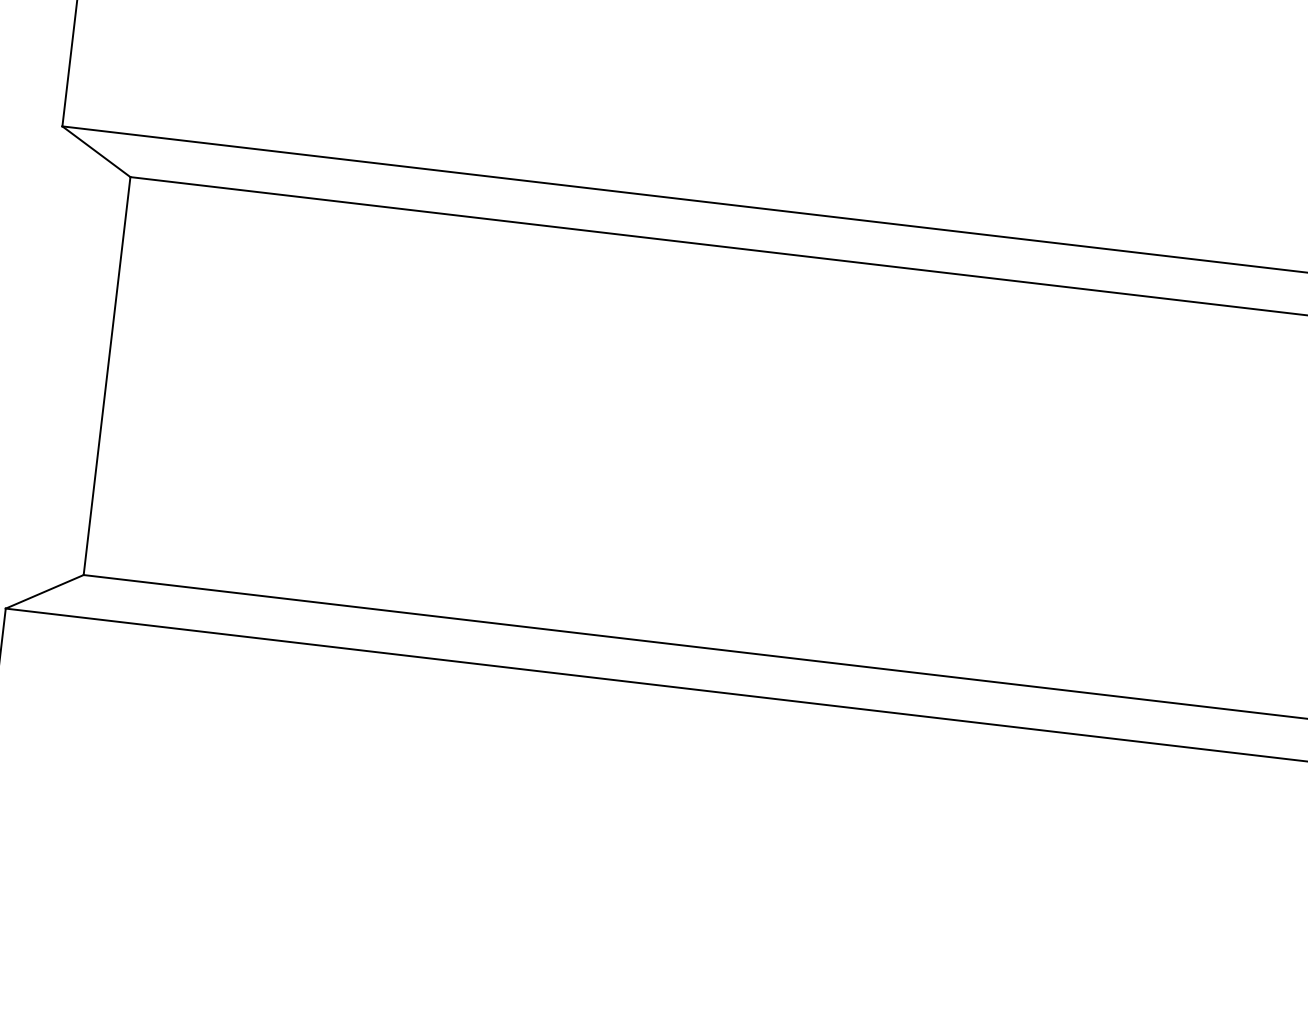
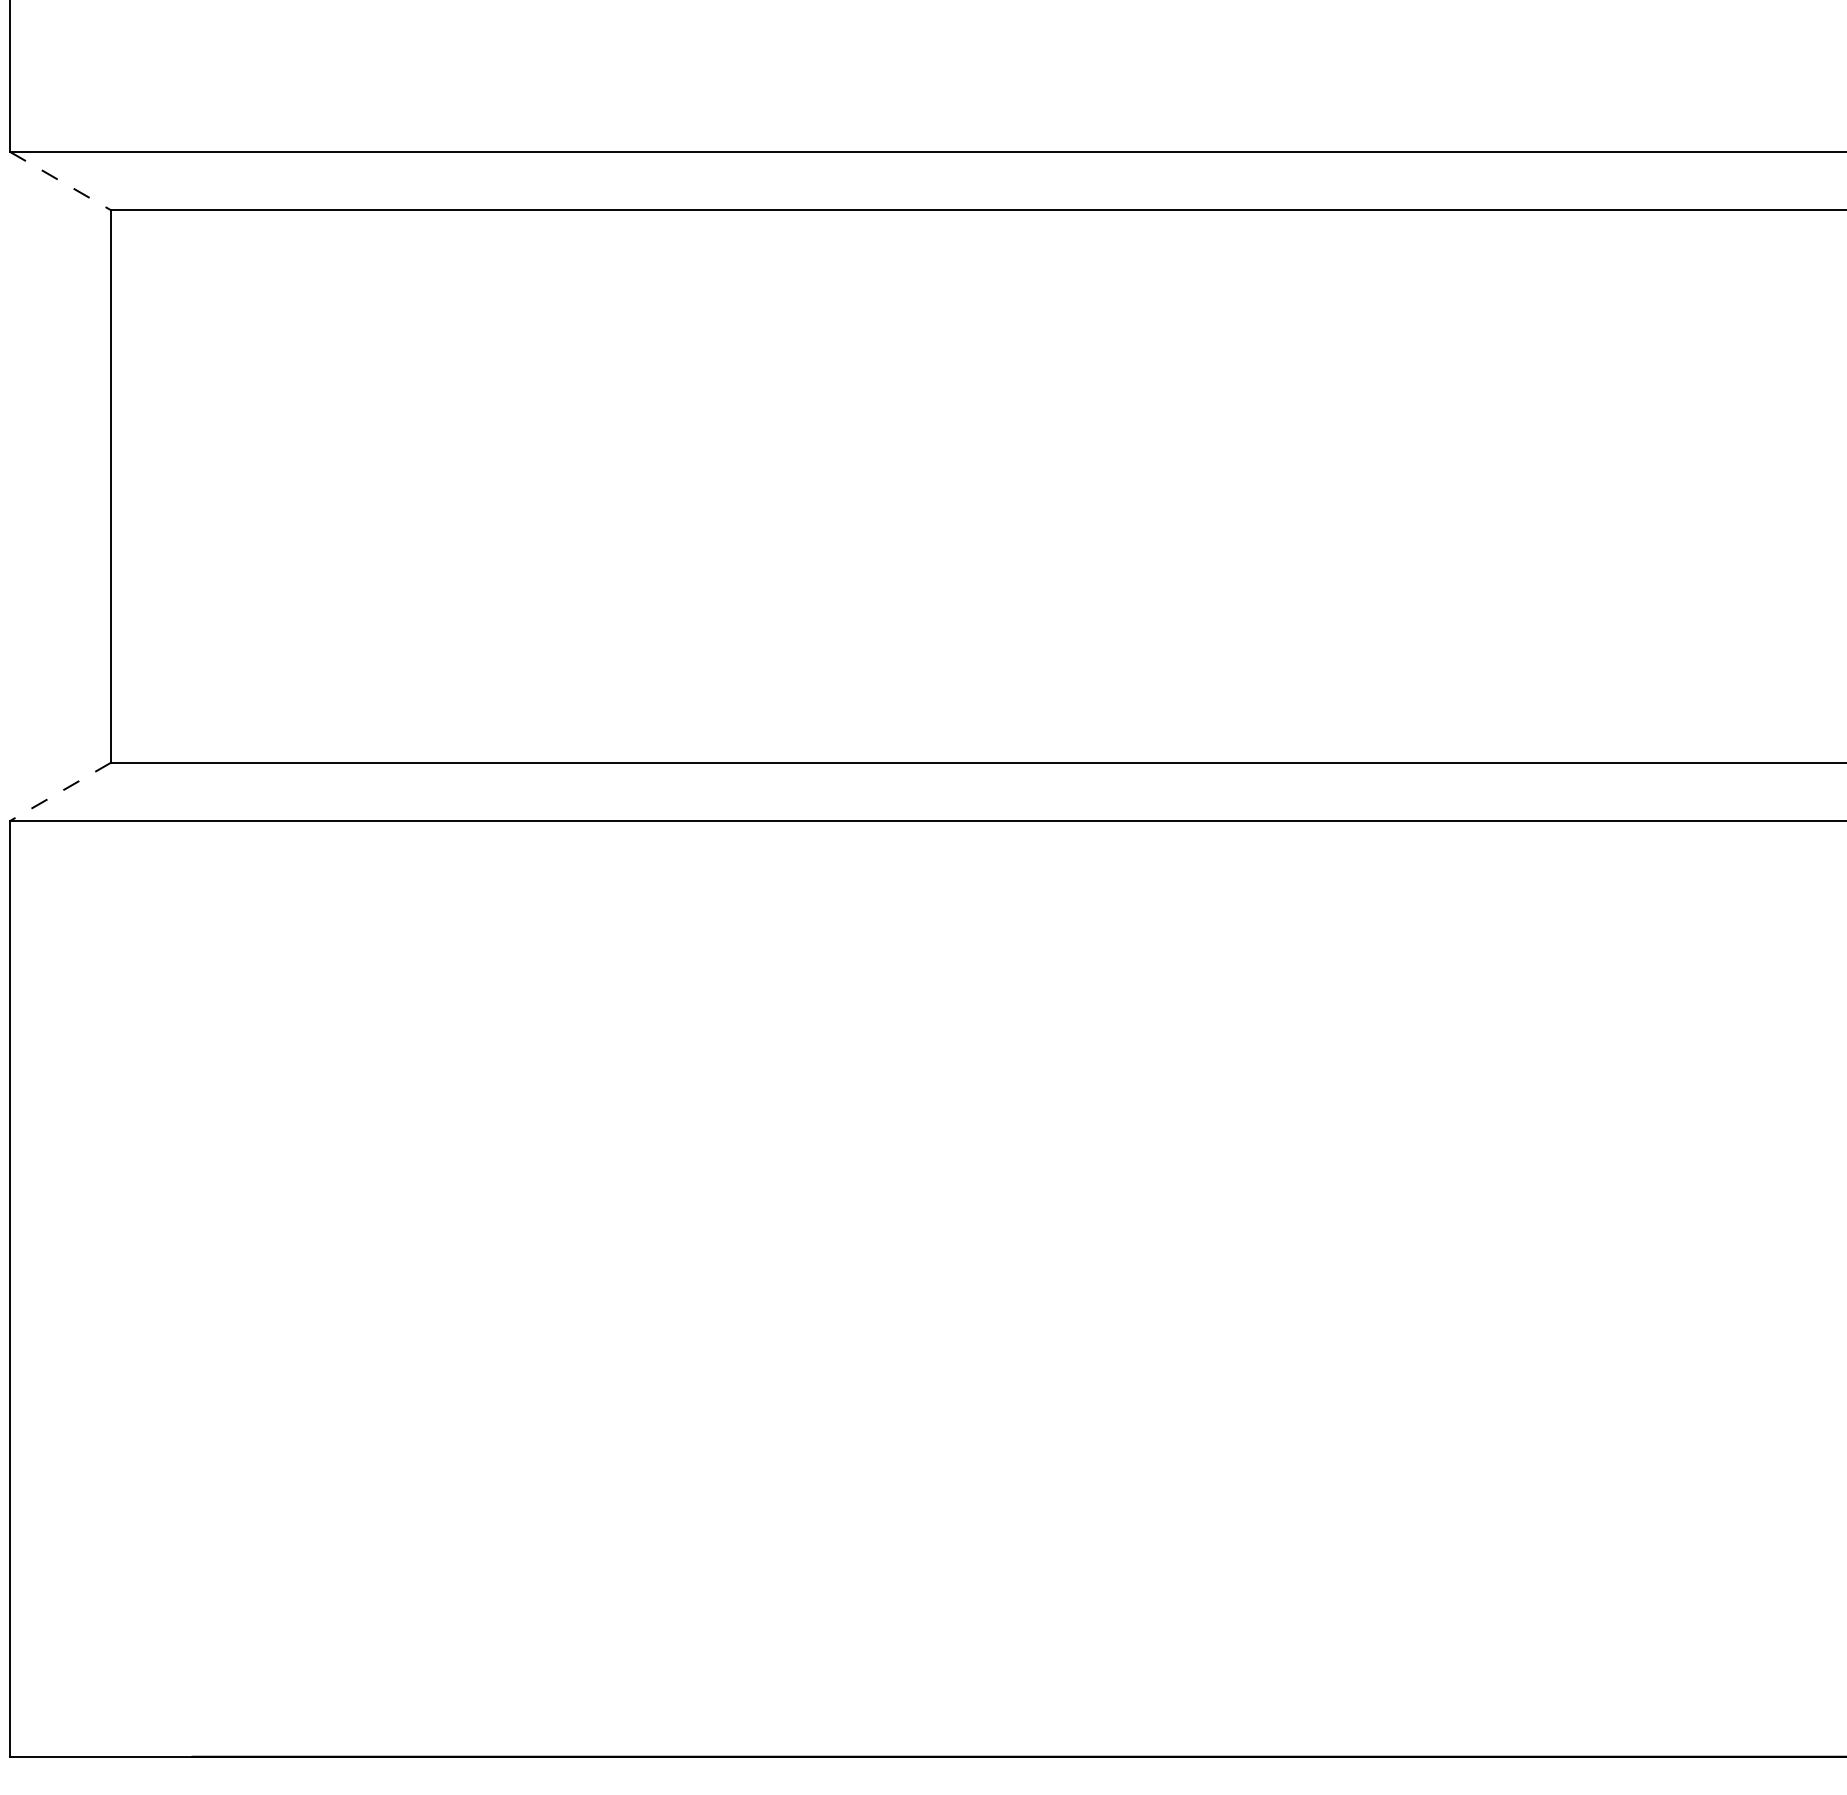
line: (97, 152) -> (61, 181), solid -> dashed
line: (44, 592) -> (60, 792), solid -> dashed

